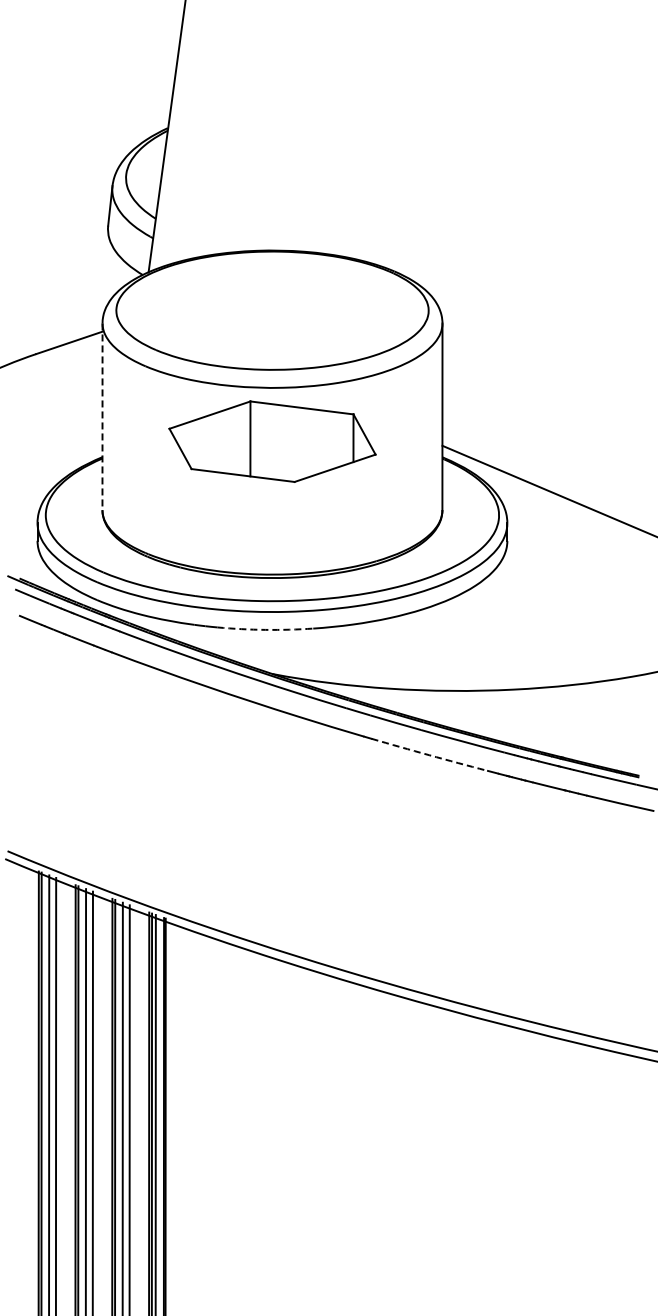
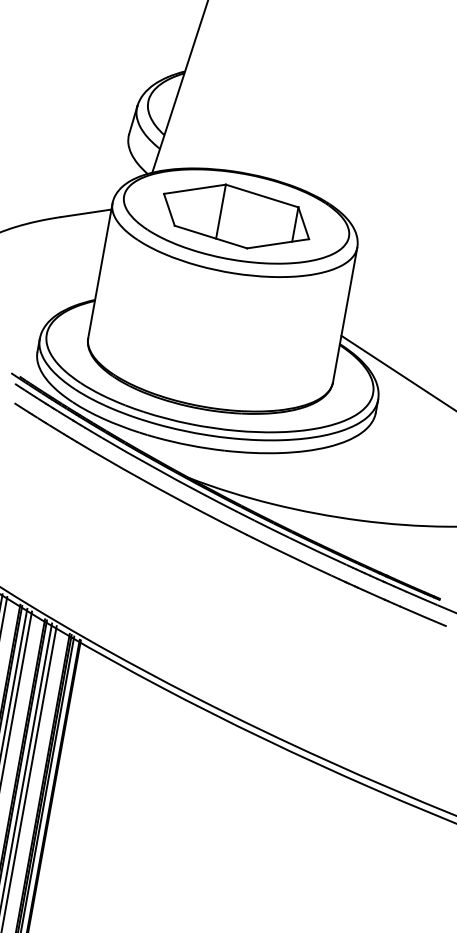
line: (102, 417) -> (100, 271), dashed -> solid
part: (272, 441) -> (236, 216), moved
arc: (265, 629) -> (190, 445), dashed -> solid
arc: (429, 755) -> (291, 557), dashed -> solid

